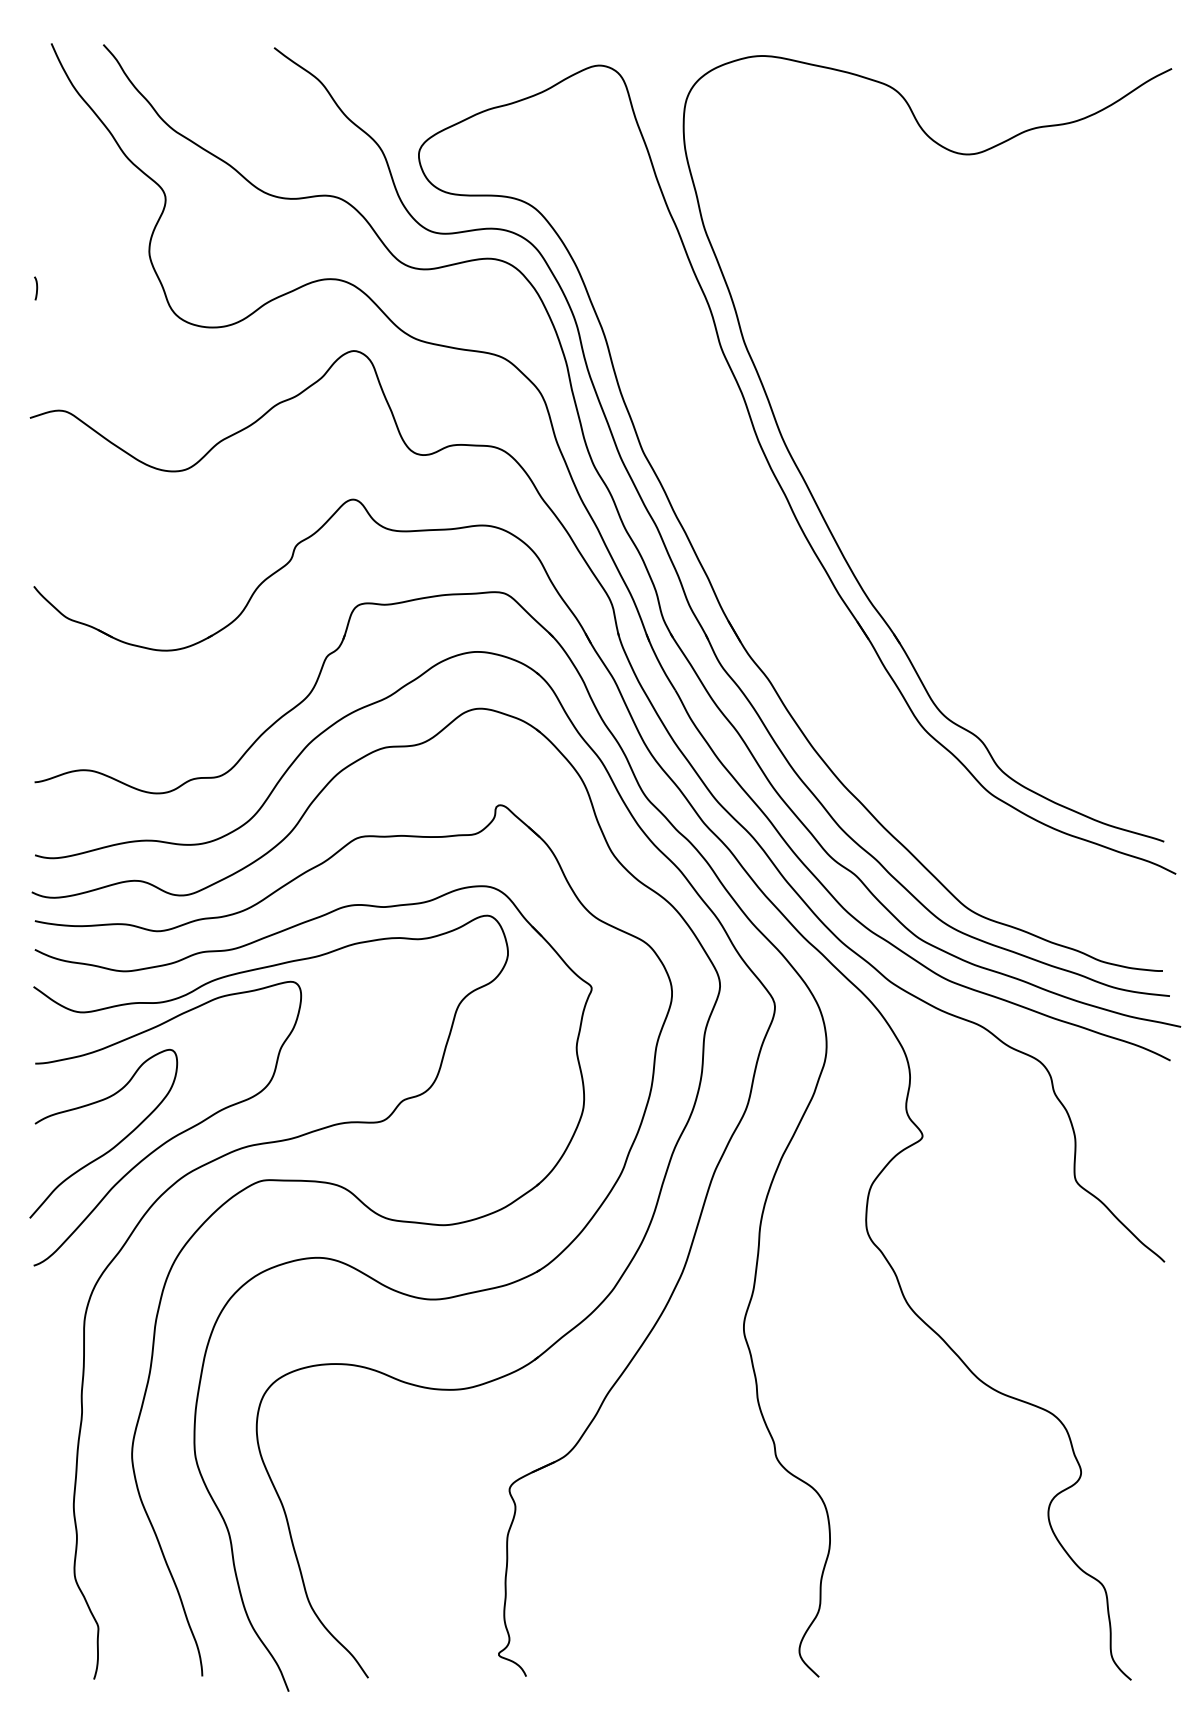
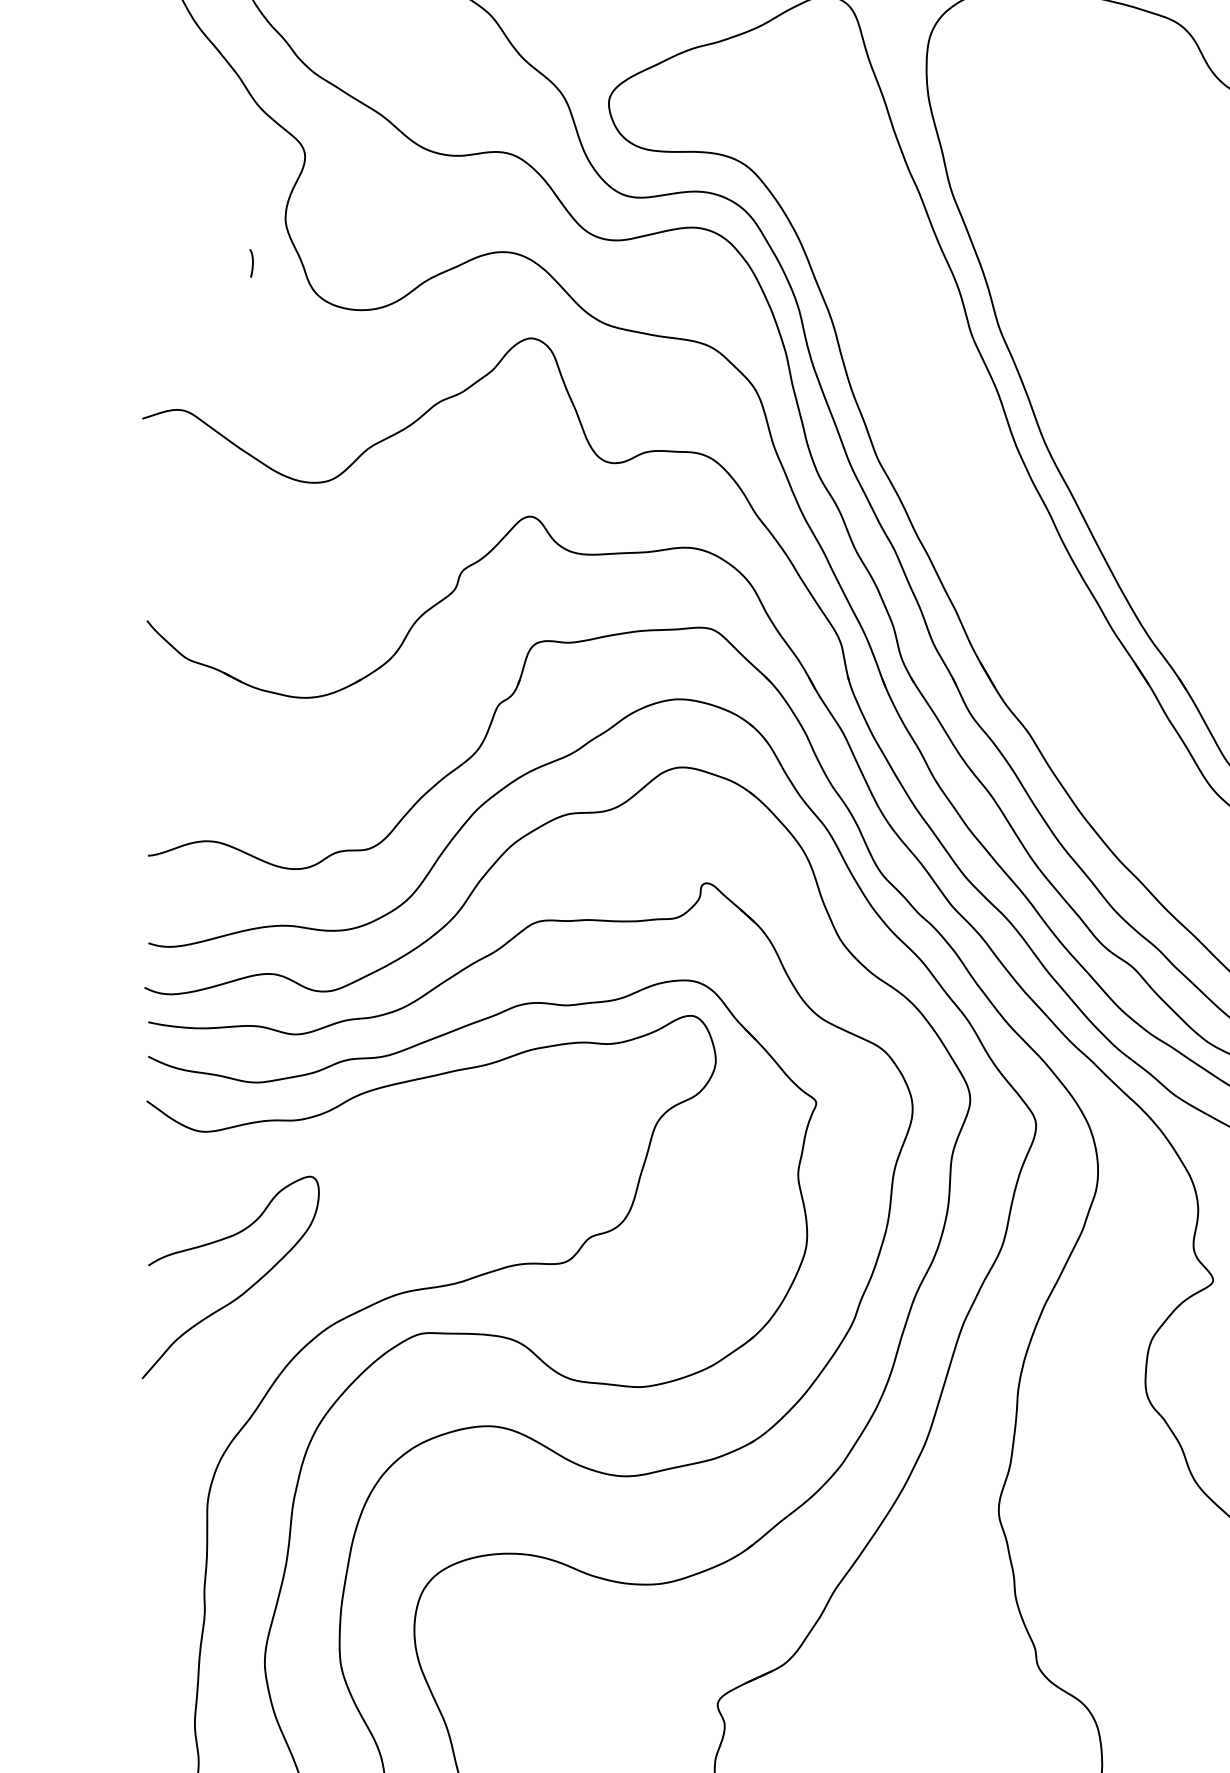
curve: (36, 288) -> (252, 263), moved
curve: (174, 1135) -> (315, 1279), removed

